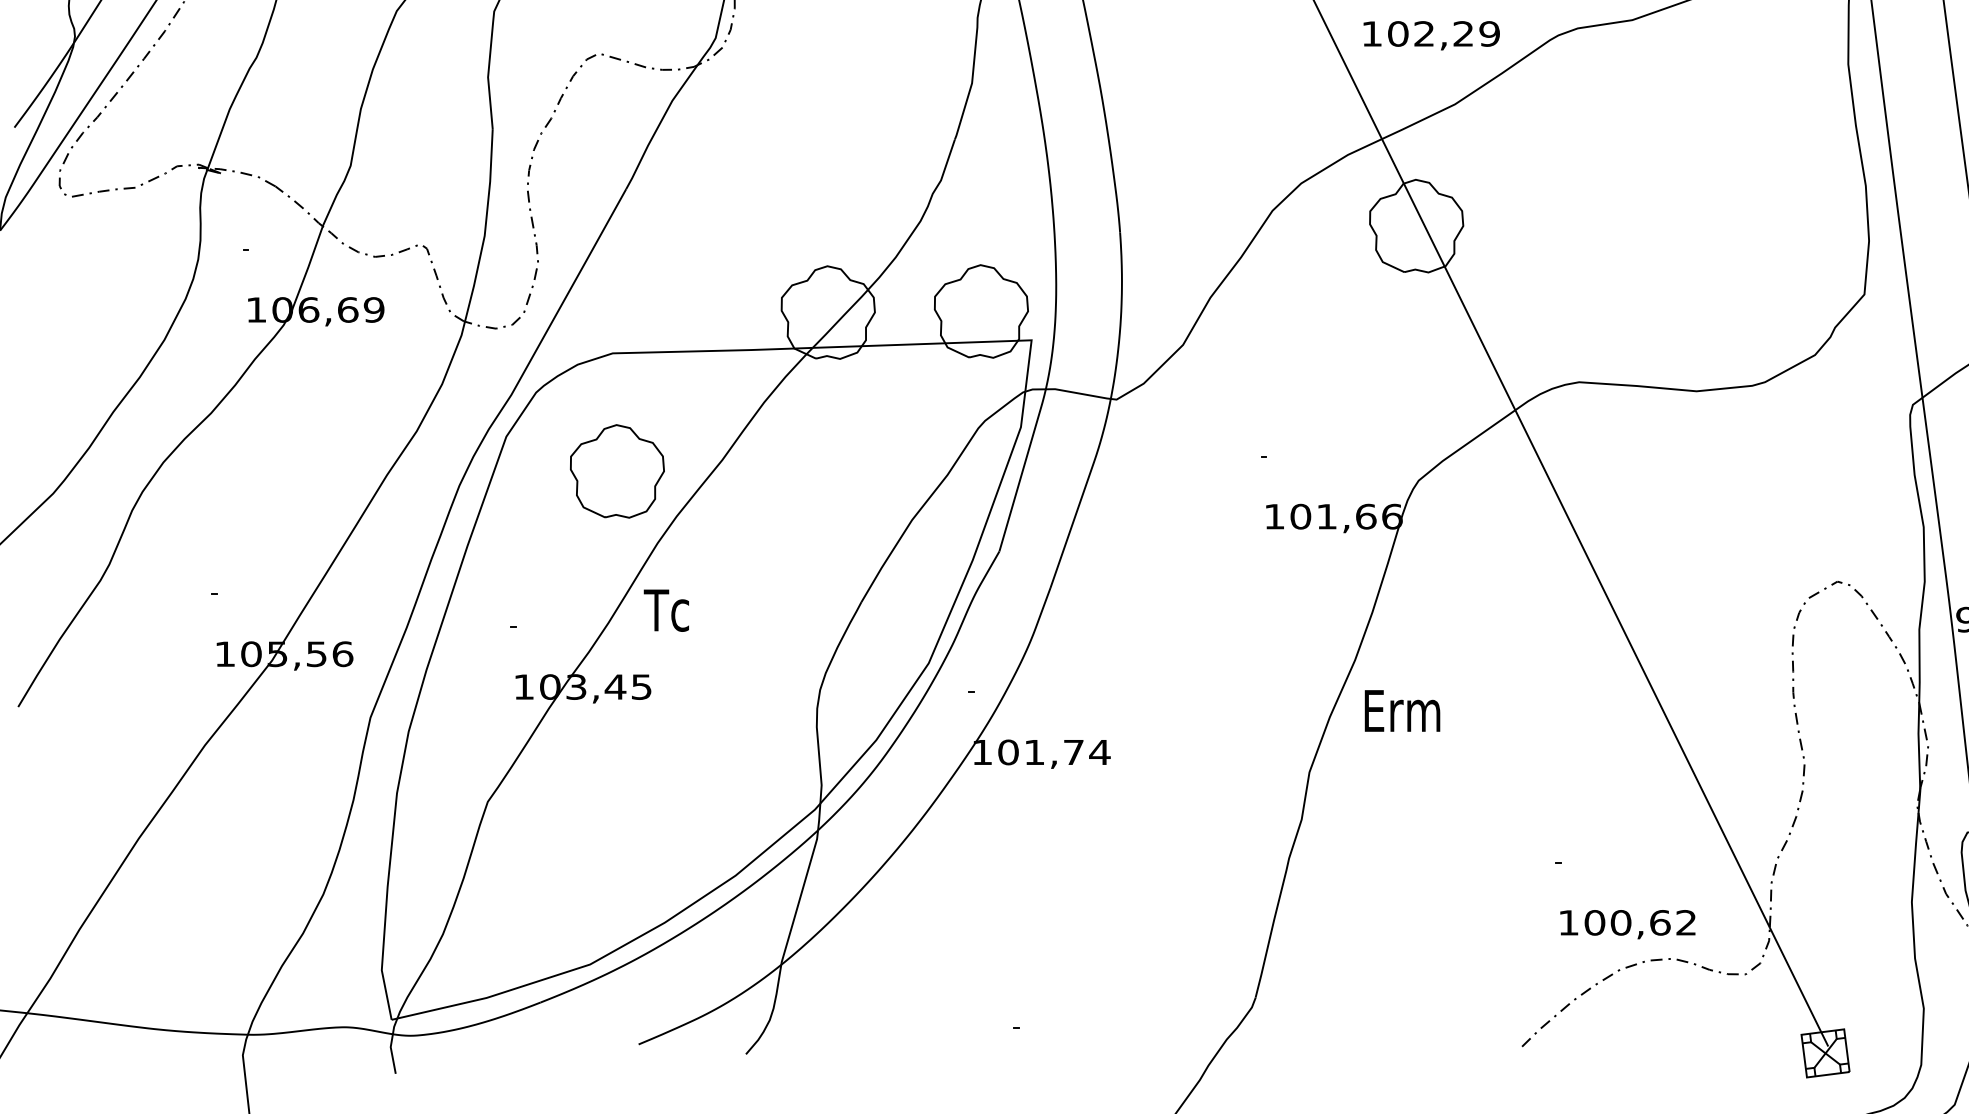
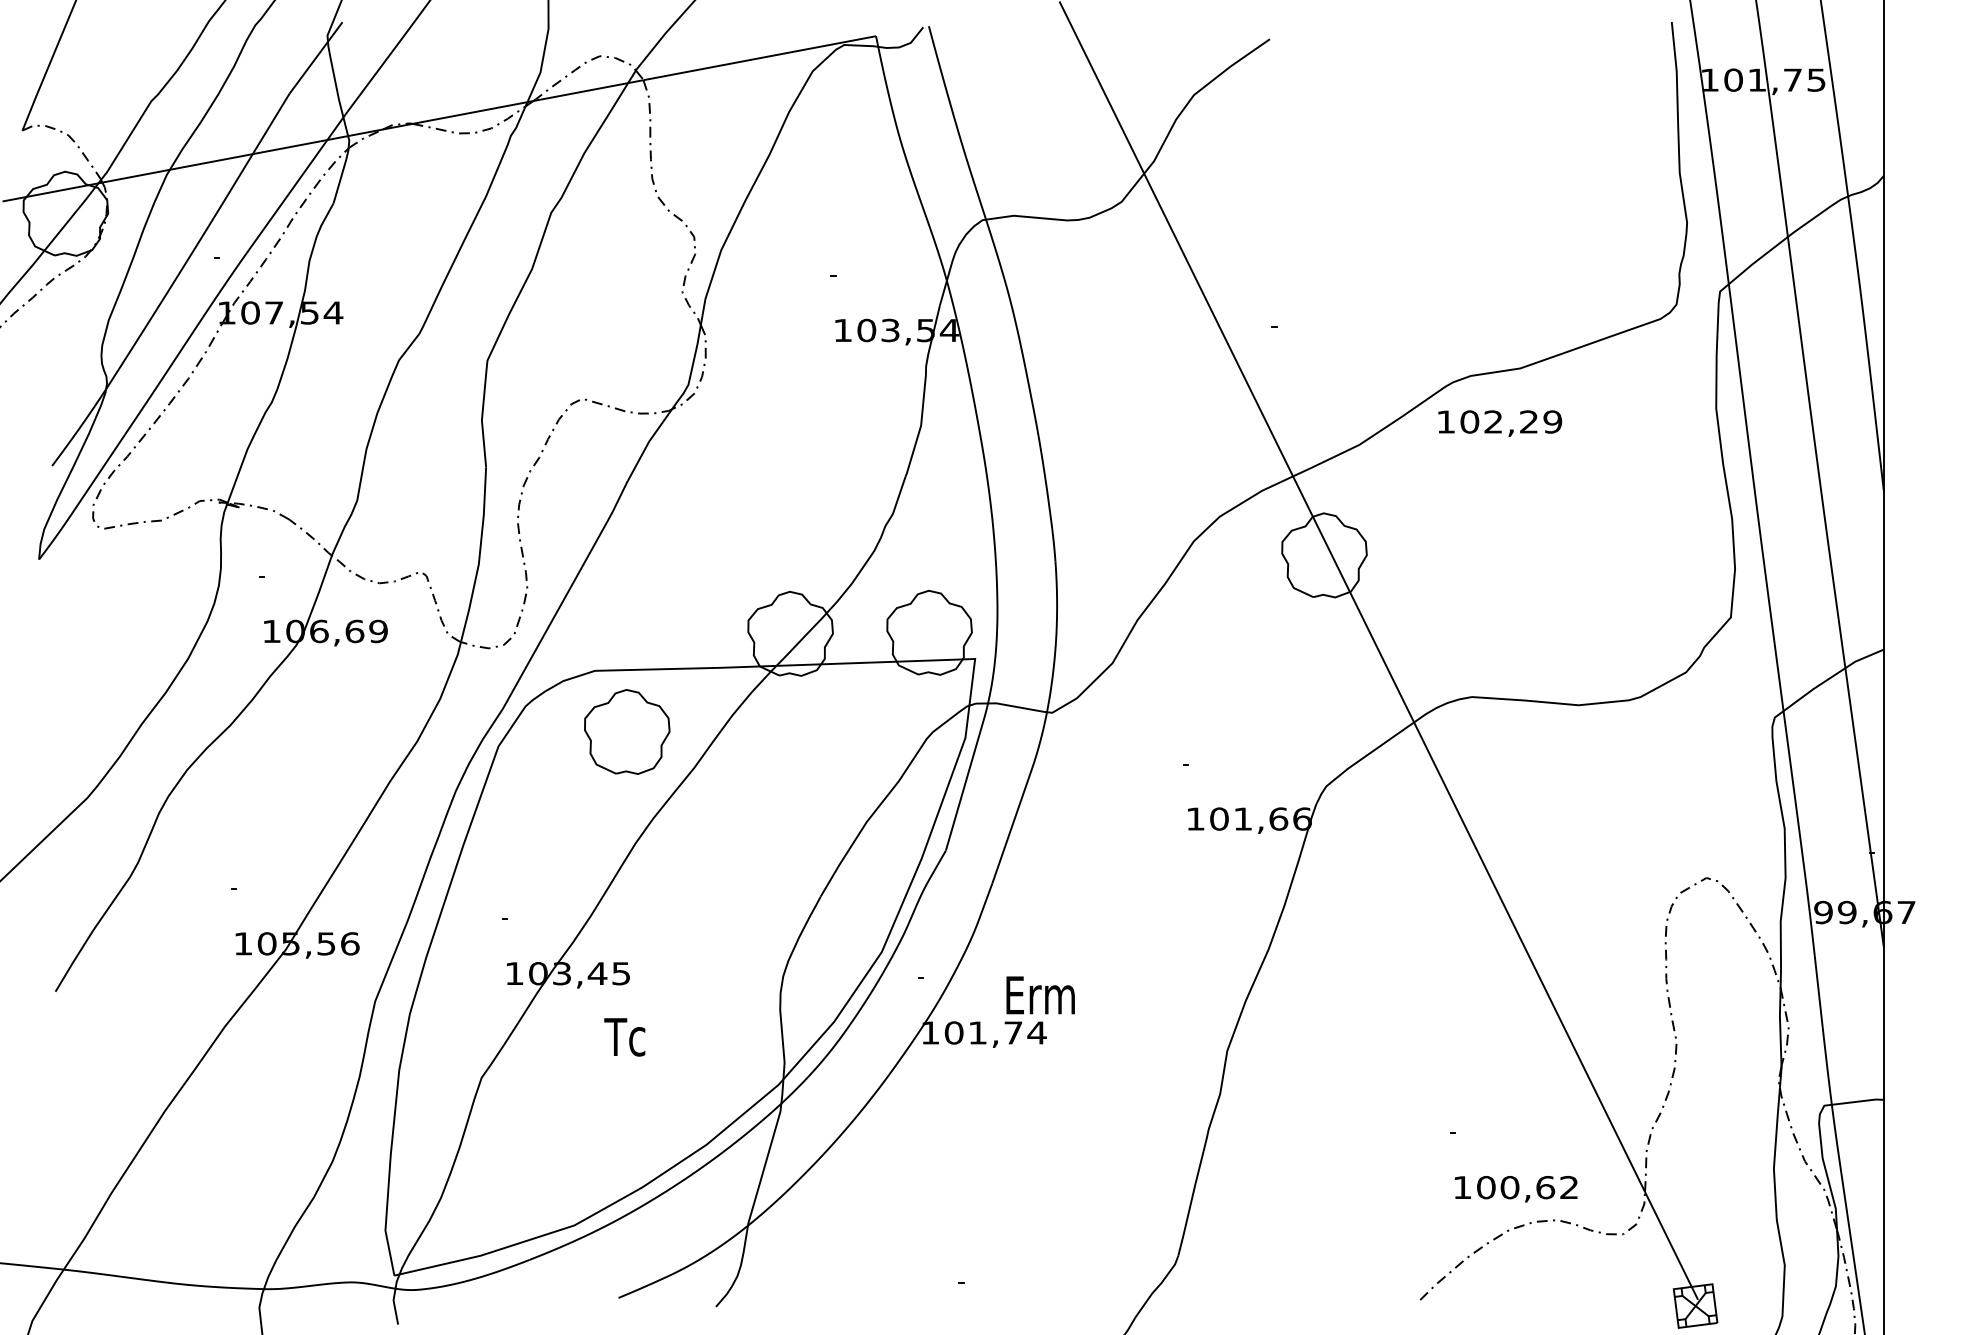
text: (1432, 35) -> (1500, 423), moved
part: (617, 470) -> (627, 731), moved
text: (666, 610) -> (624, 1037), moved
text: (1402, 711) -> (1040, 995), moved

